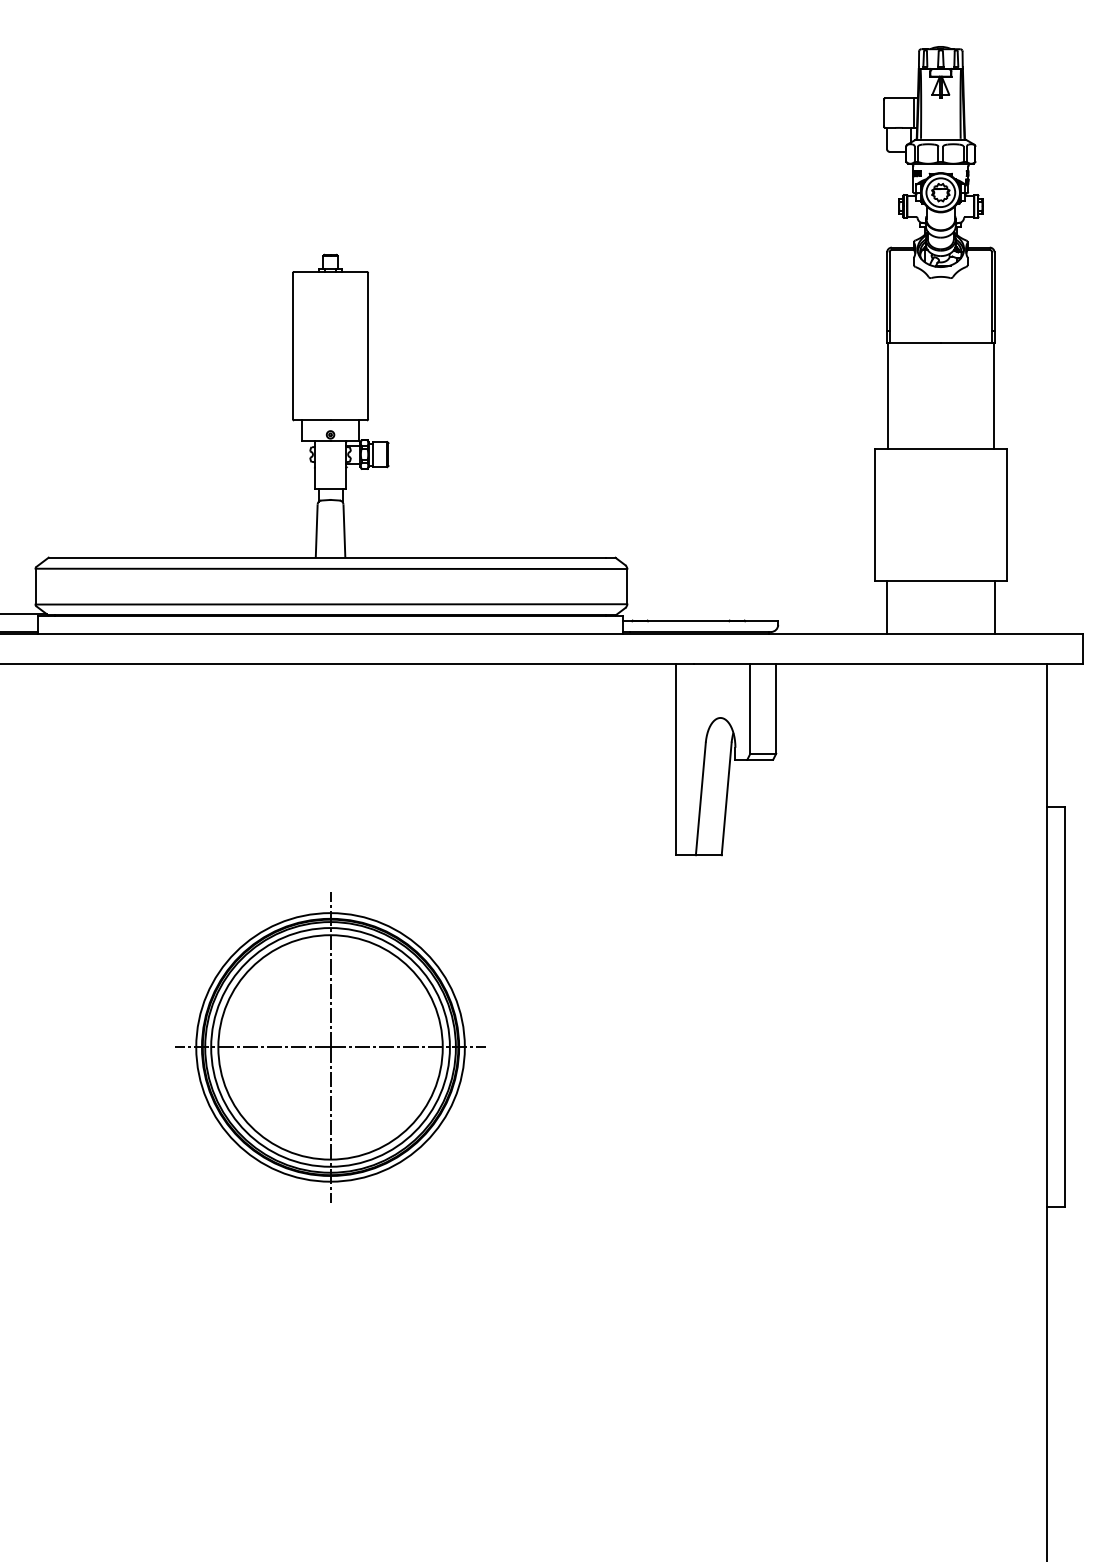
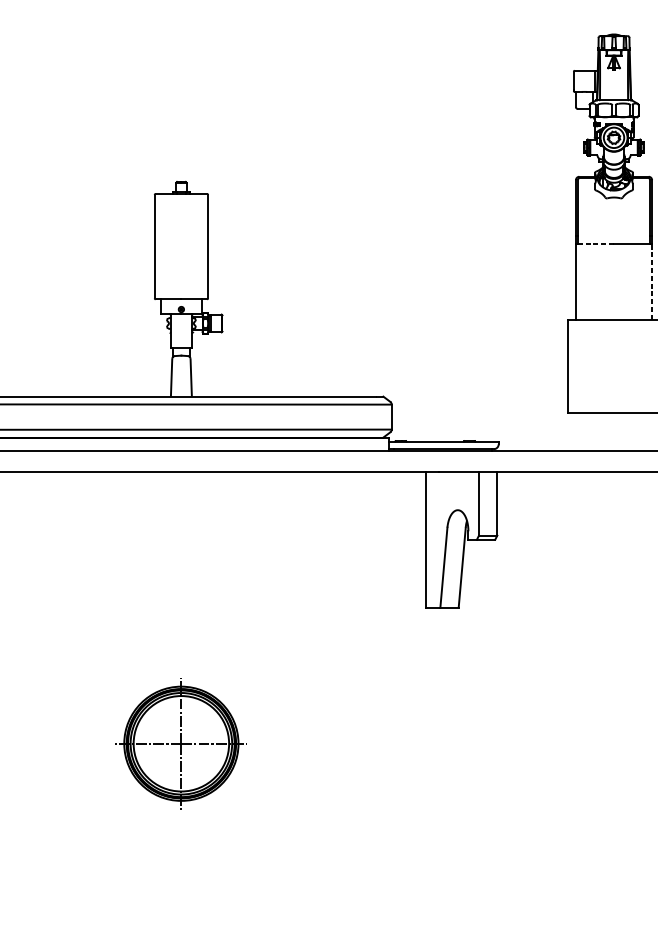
line: (914, 343) -> (595, 244), solid -> dashed
line: (993, 395) -> (651, 281), solid -> dashed
line: (887, 607) -> (576, 431), removed
line: (994, 607) -> (652, 431), removed
part: (330, 1047) -> (181, 743), size x0.6

